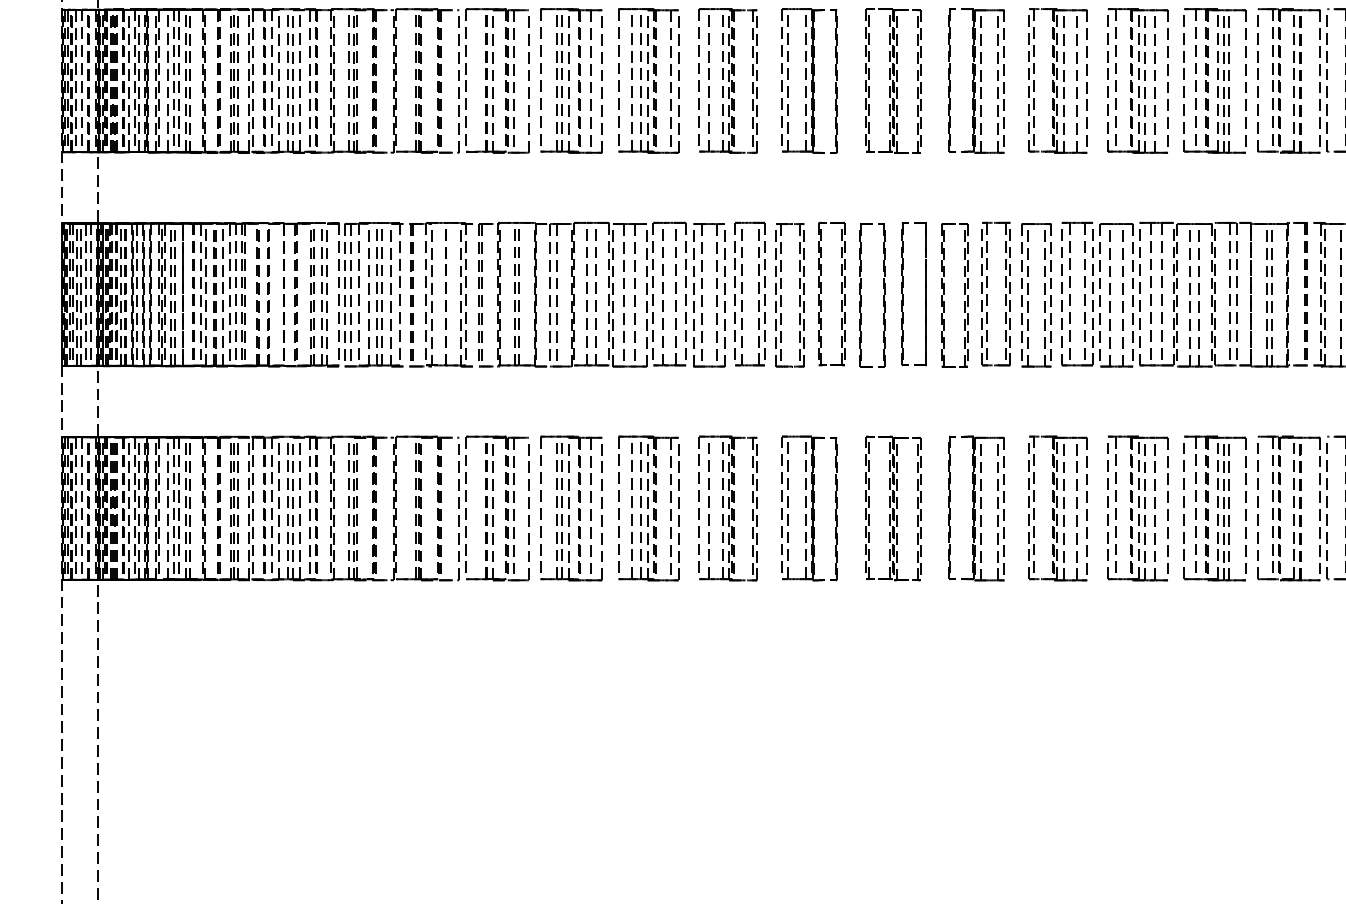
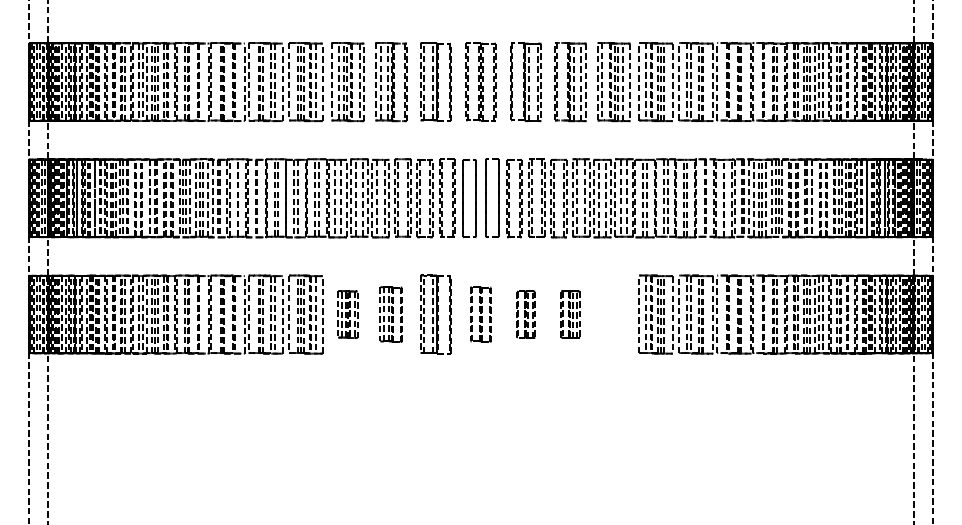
part: (647, 508) -> (347, 314), size x0.6
part: (728, 508) -> (391, 314), size x0.7
part: (892, 508) -> (480, 314), size x0.7
part: (975, 508) -> (525, 314), size x0.6
part: (1057, 508) -> (570, 314), size x0.6
part: (1136, 508) -> (613, 314), removed

